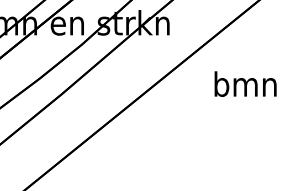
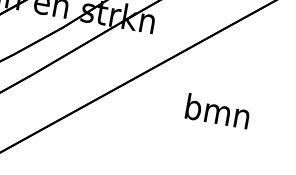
text: (245, 83) -> (217, 110), moved

